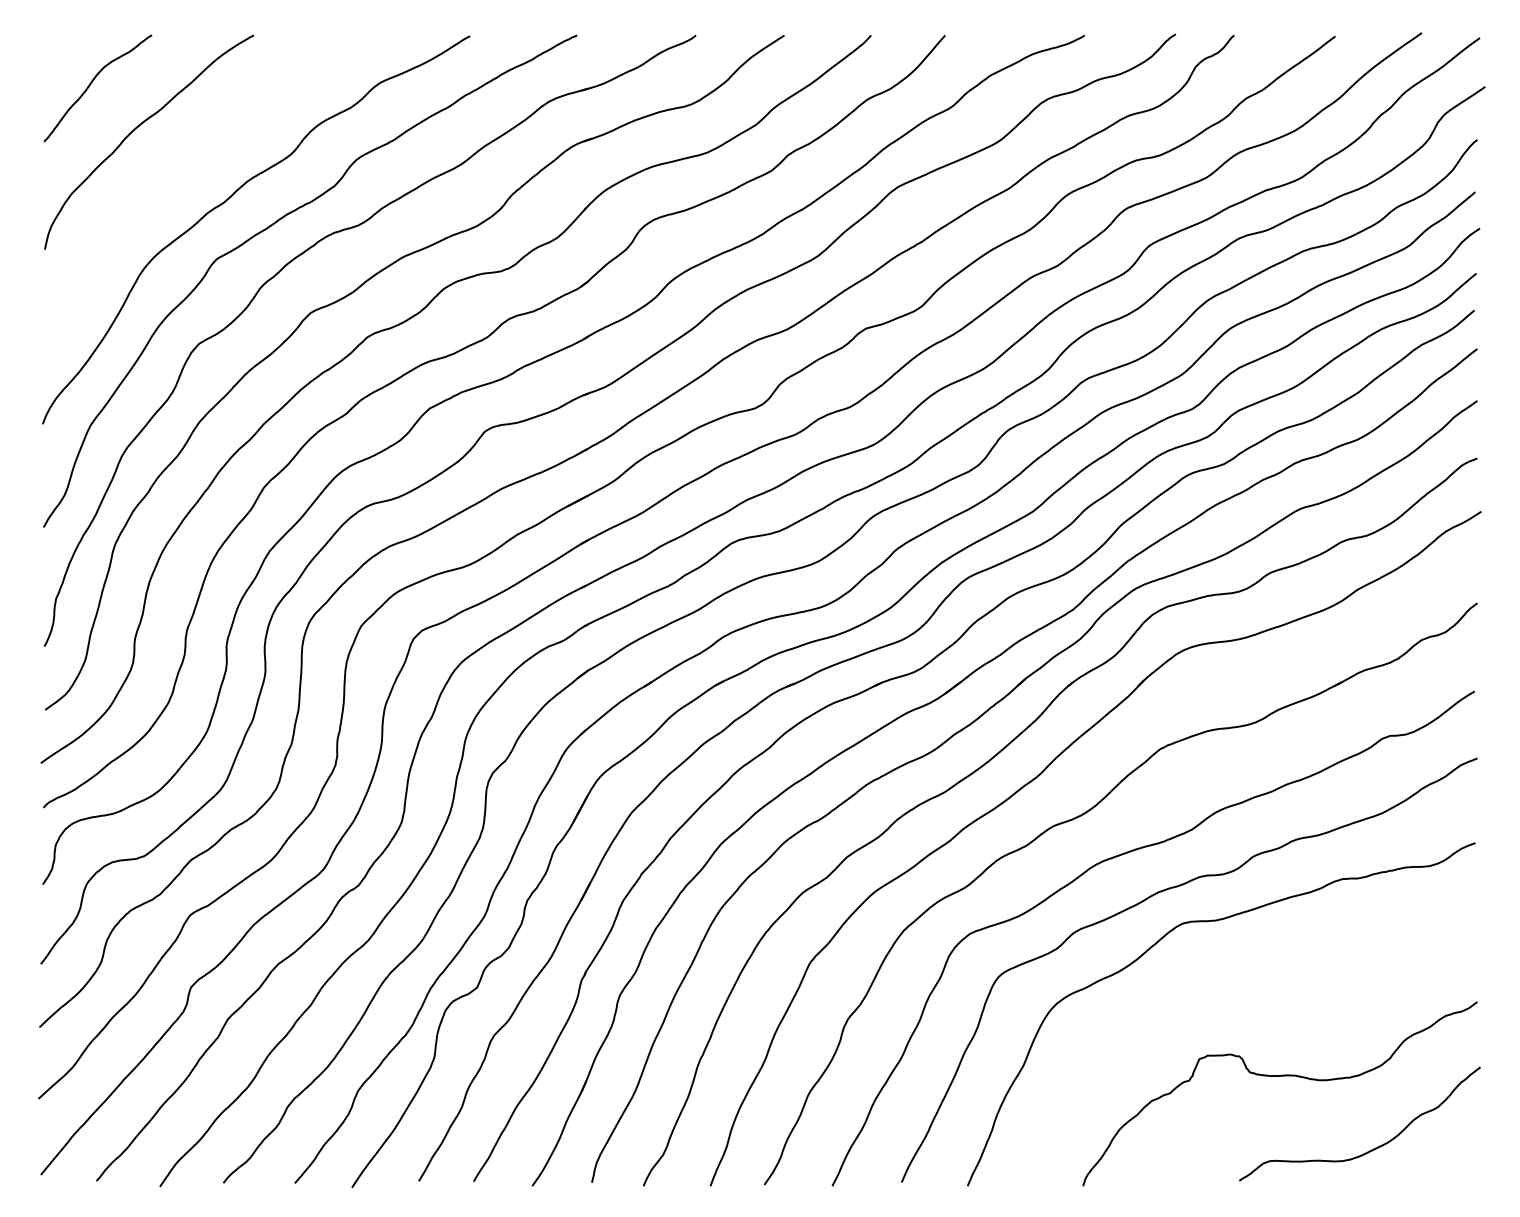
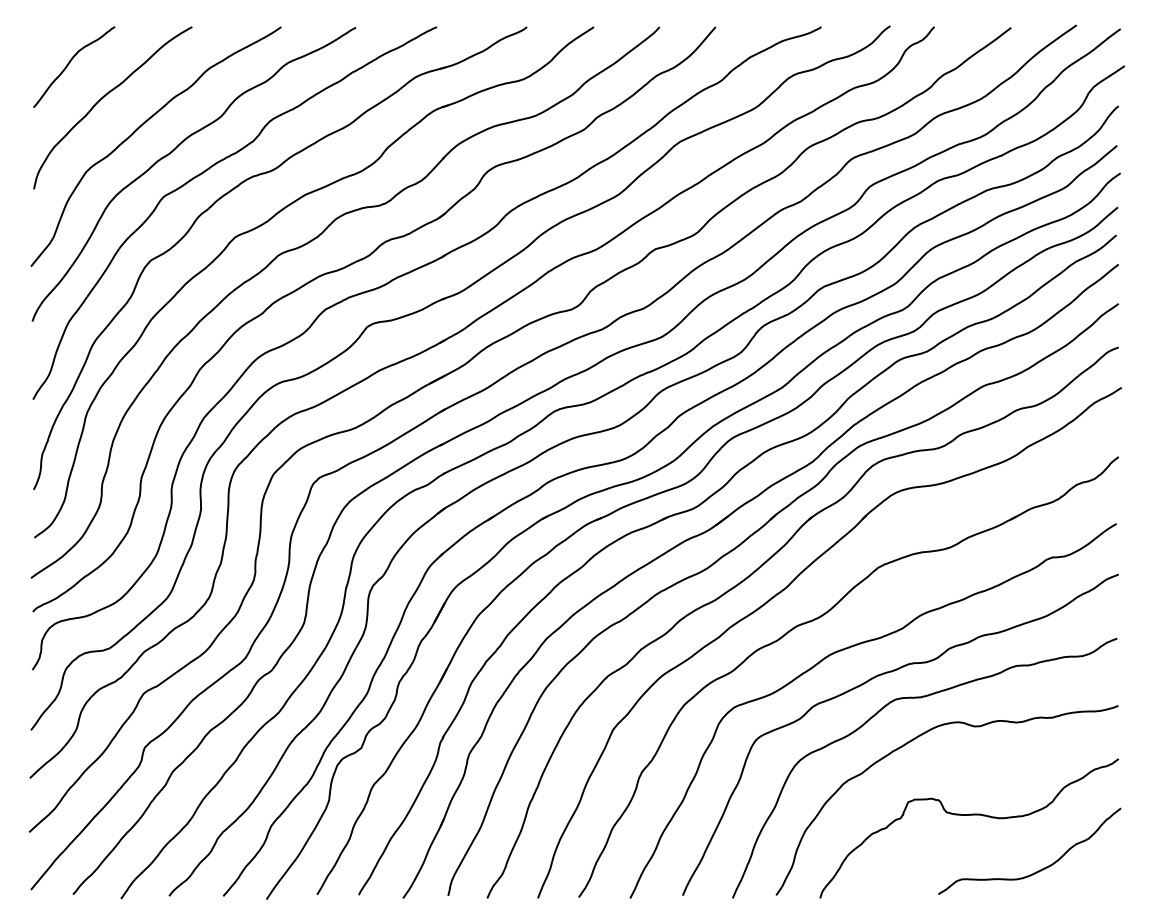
curve: (187, 166) -> (142, 126), added
curve: (1206, 977) -> (913, 740), added

